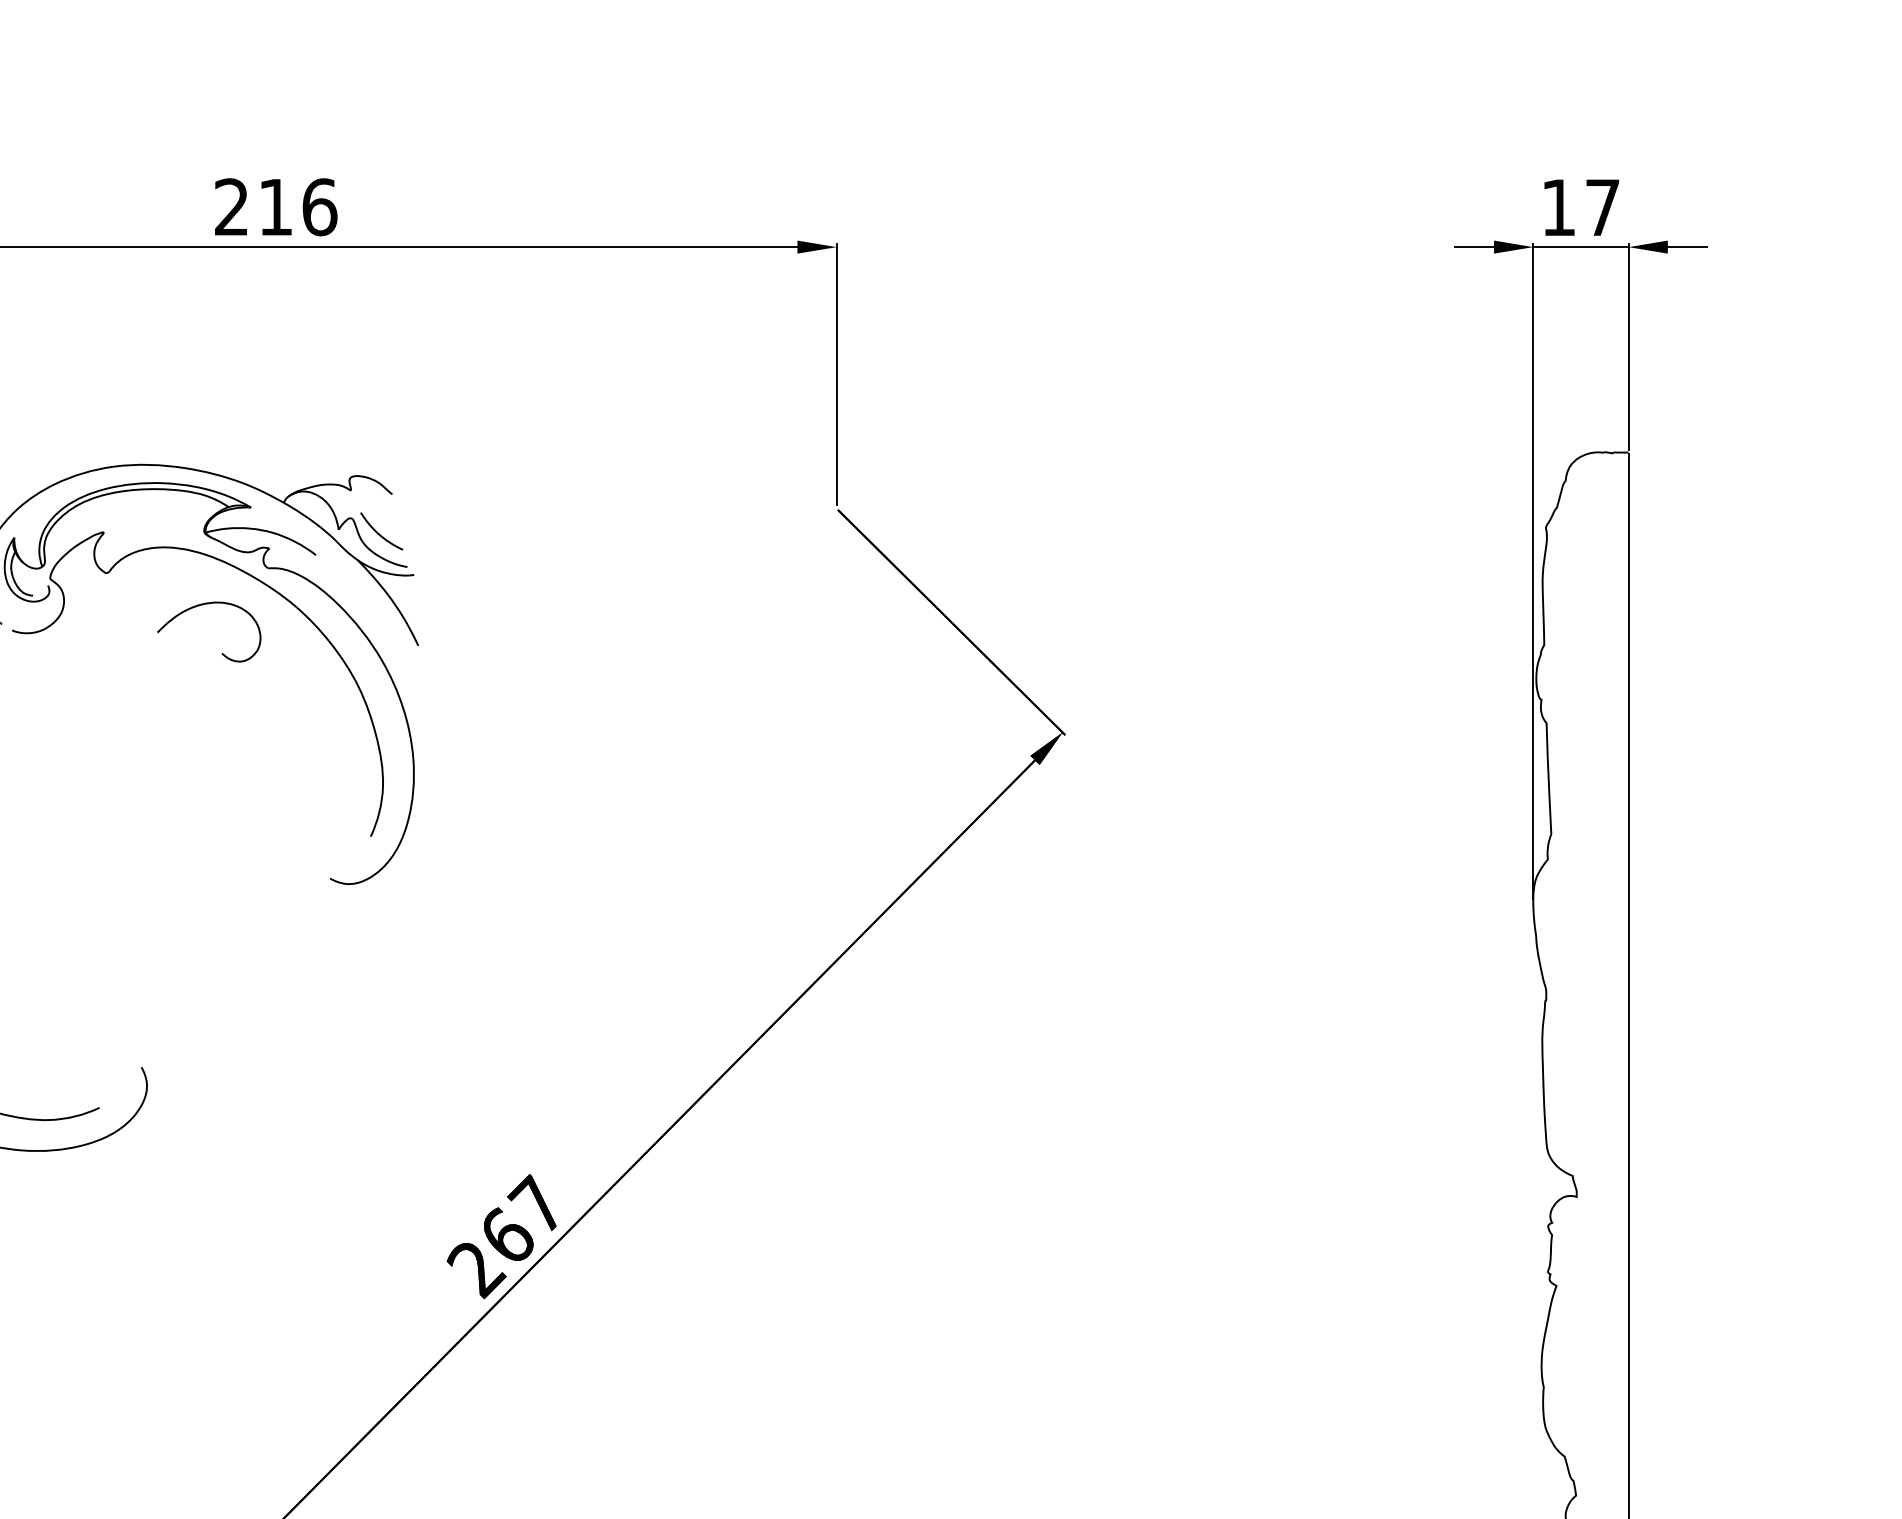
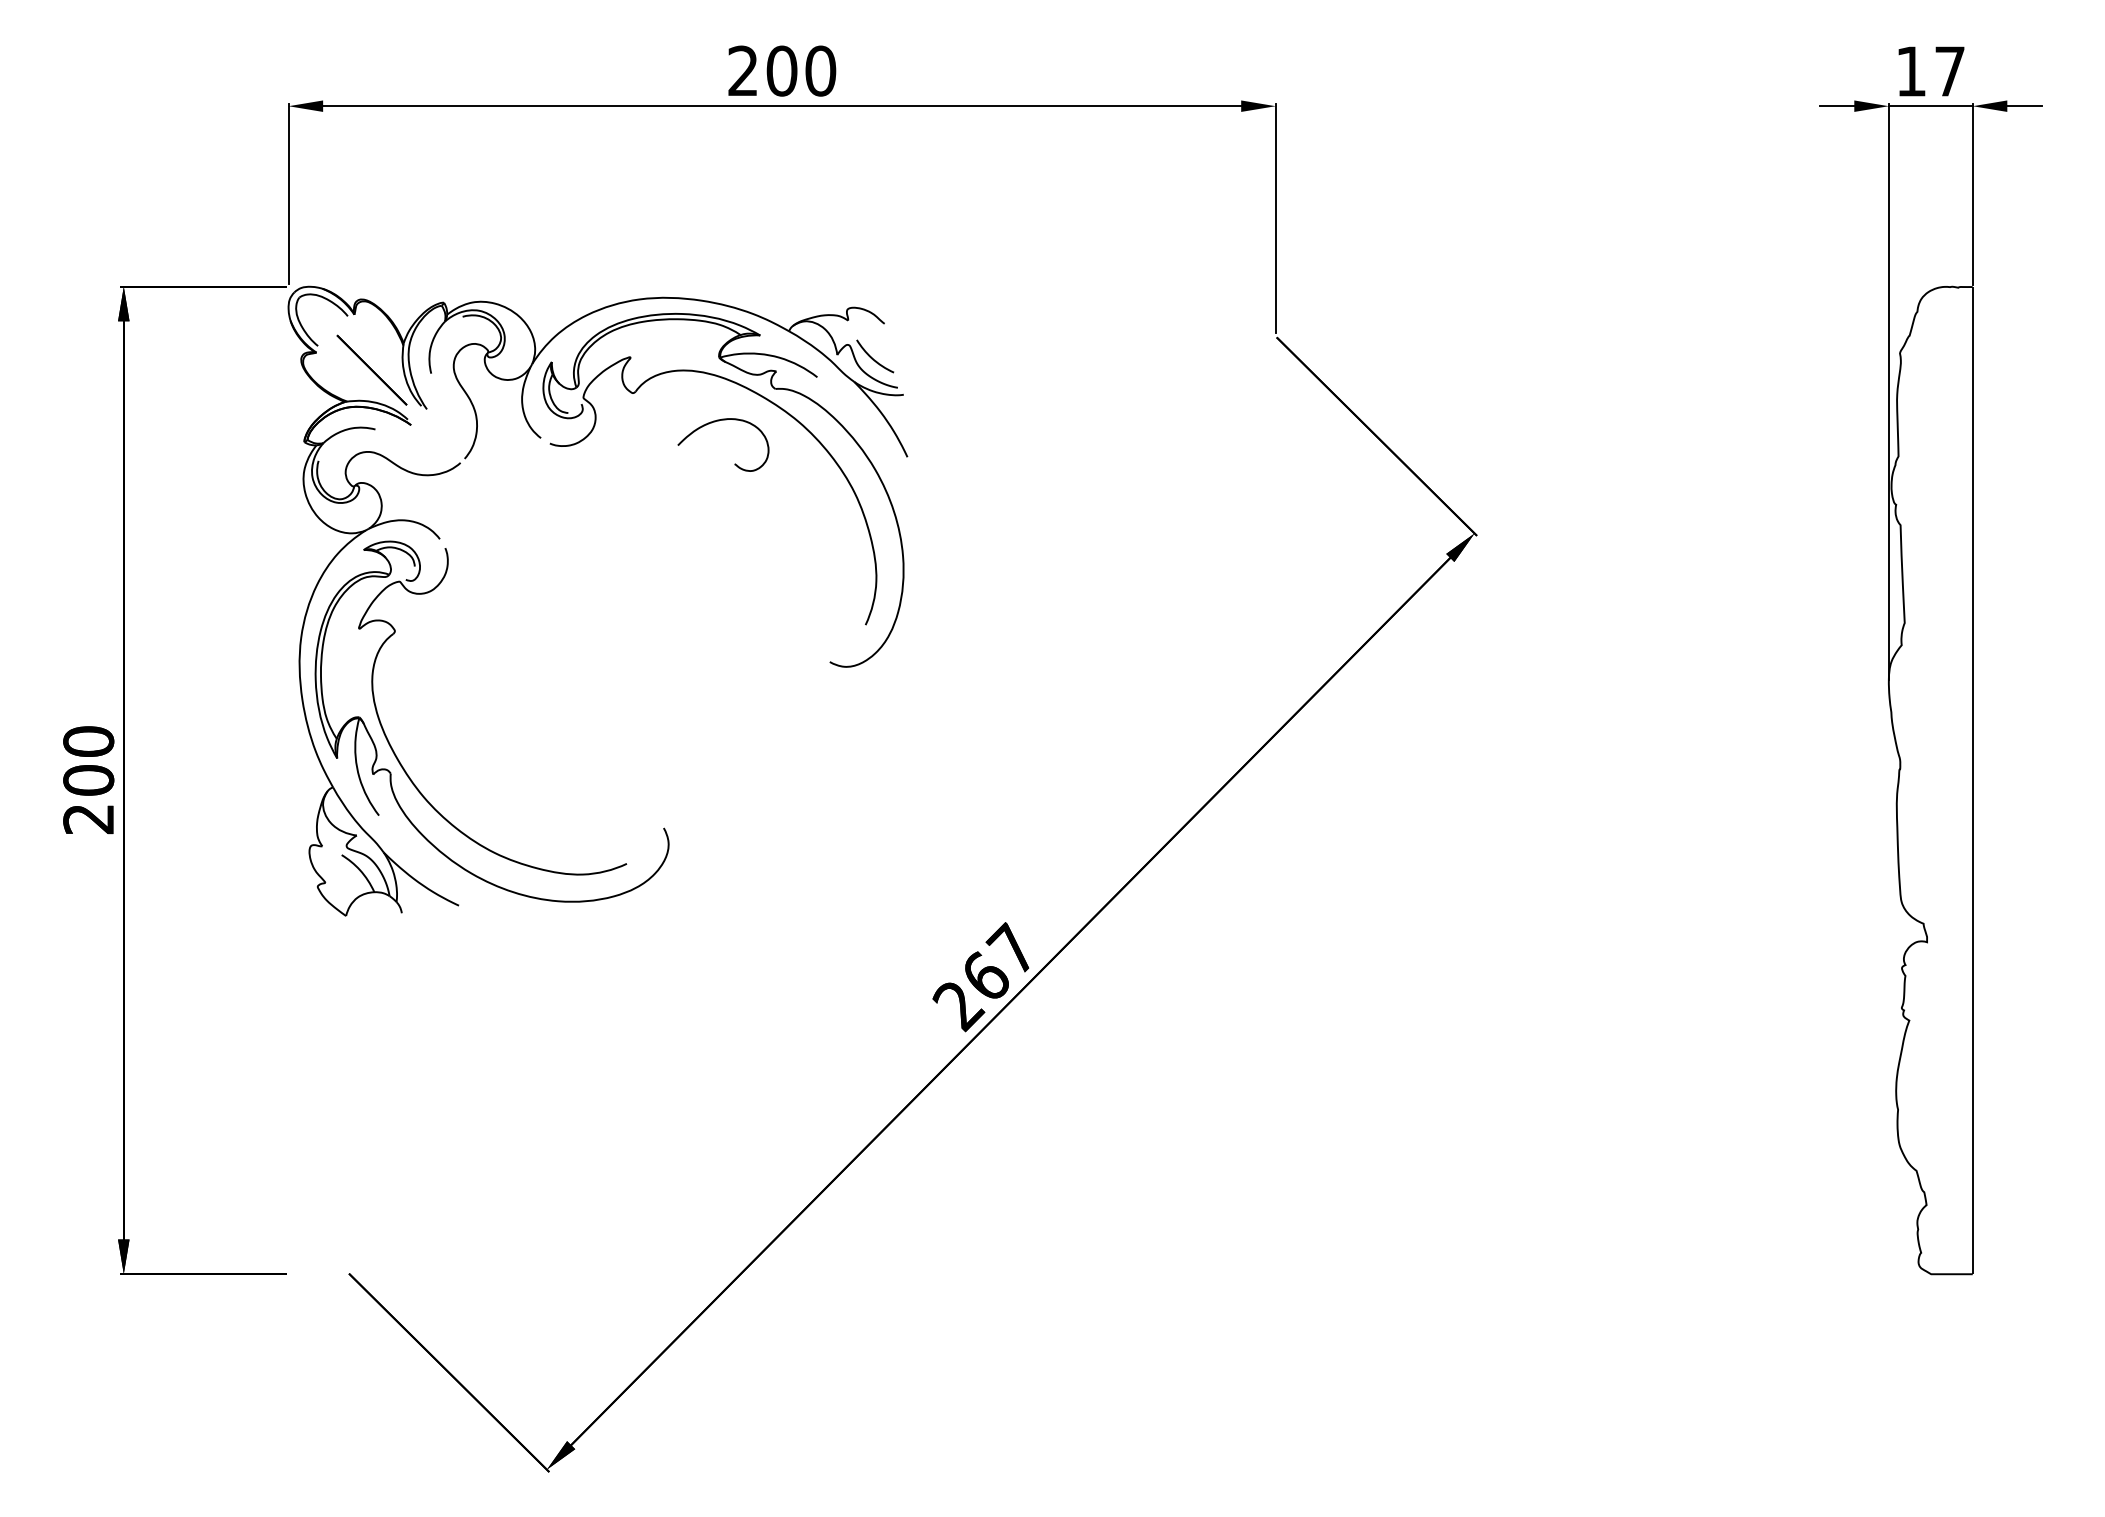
text: (297, 206) -> (801, 70), 216 -> 200

